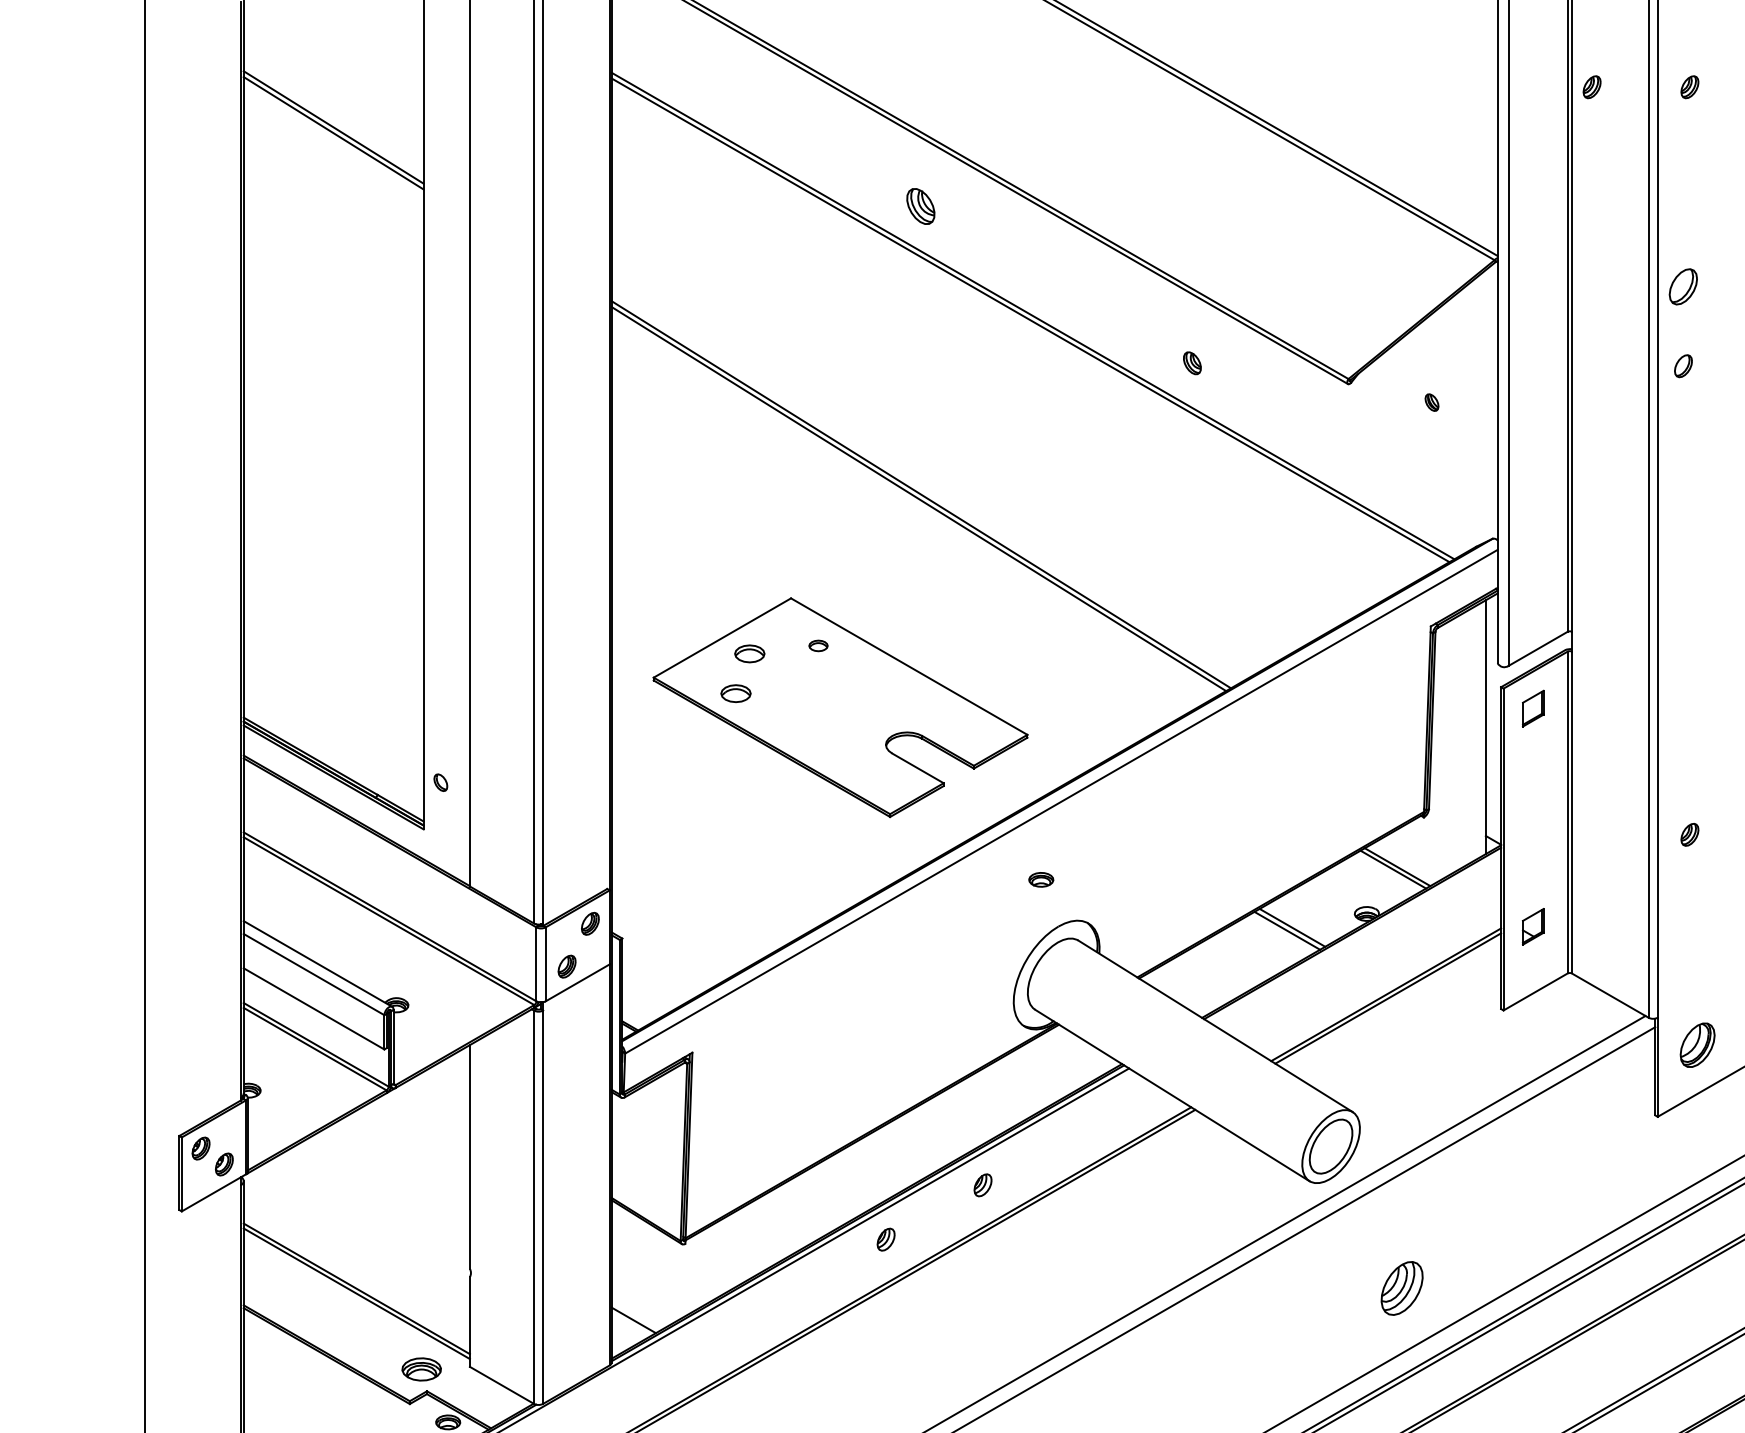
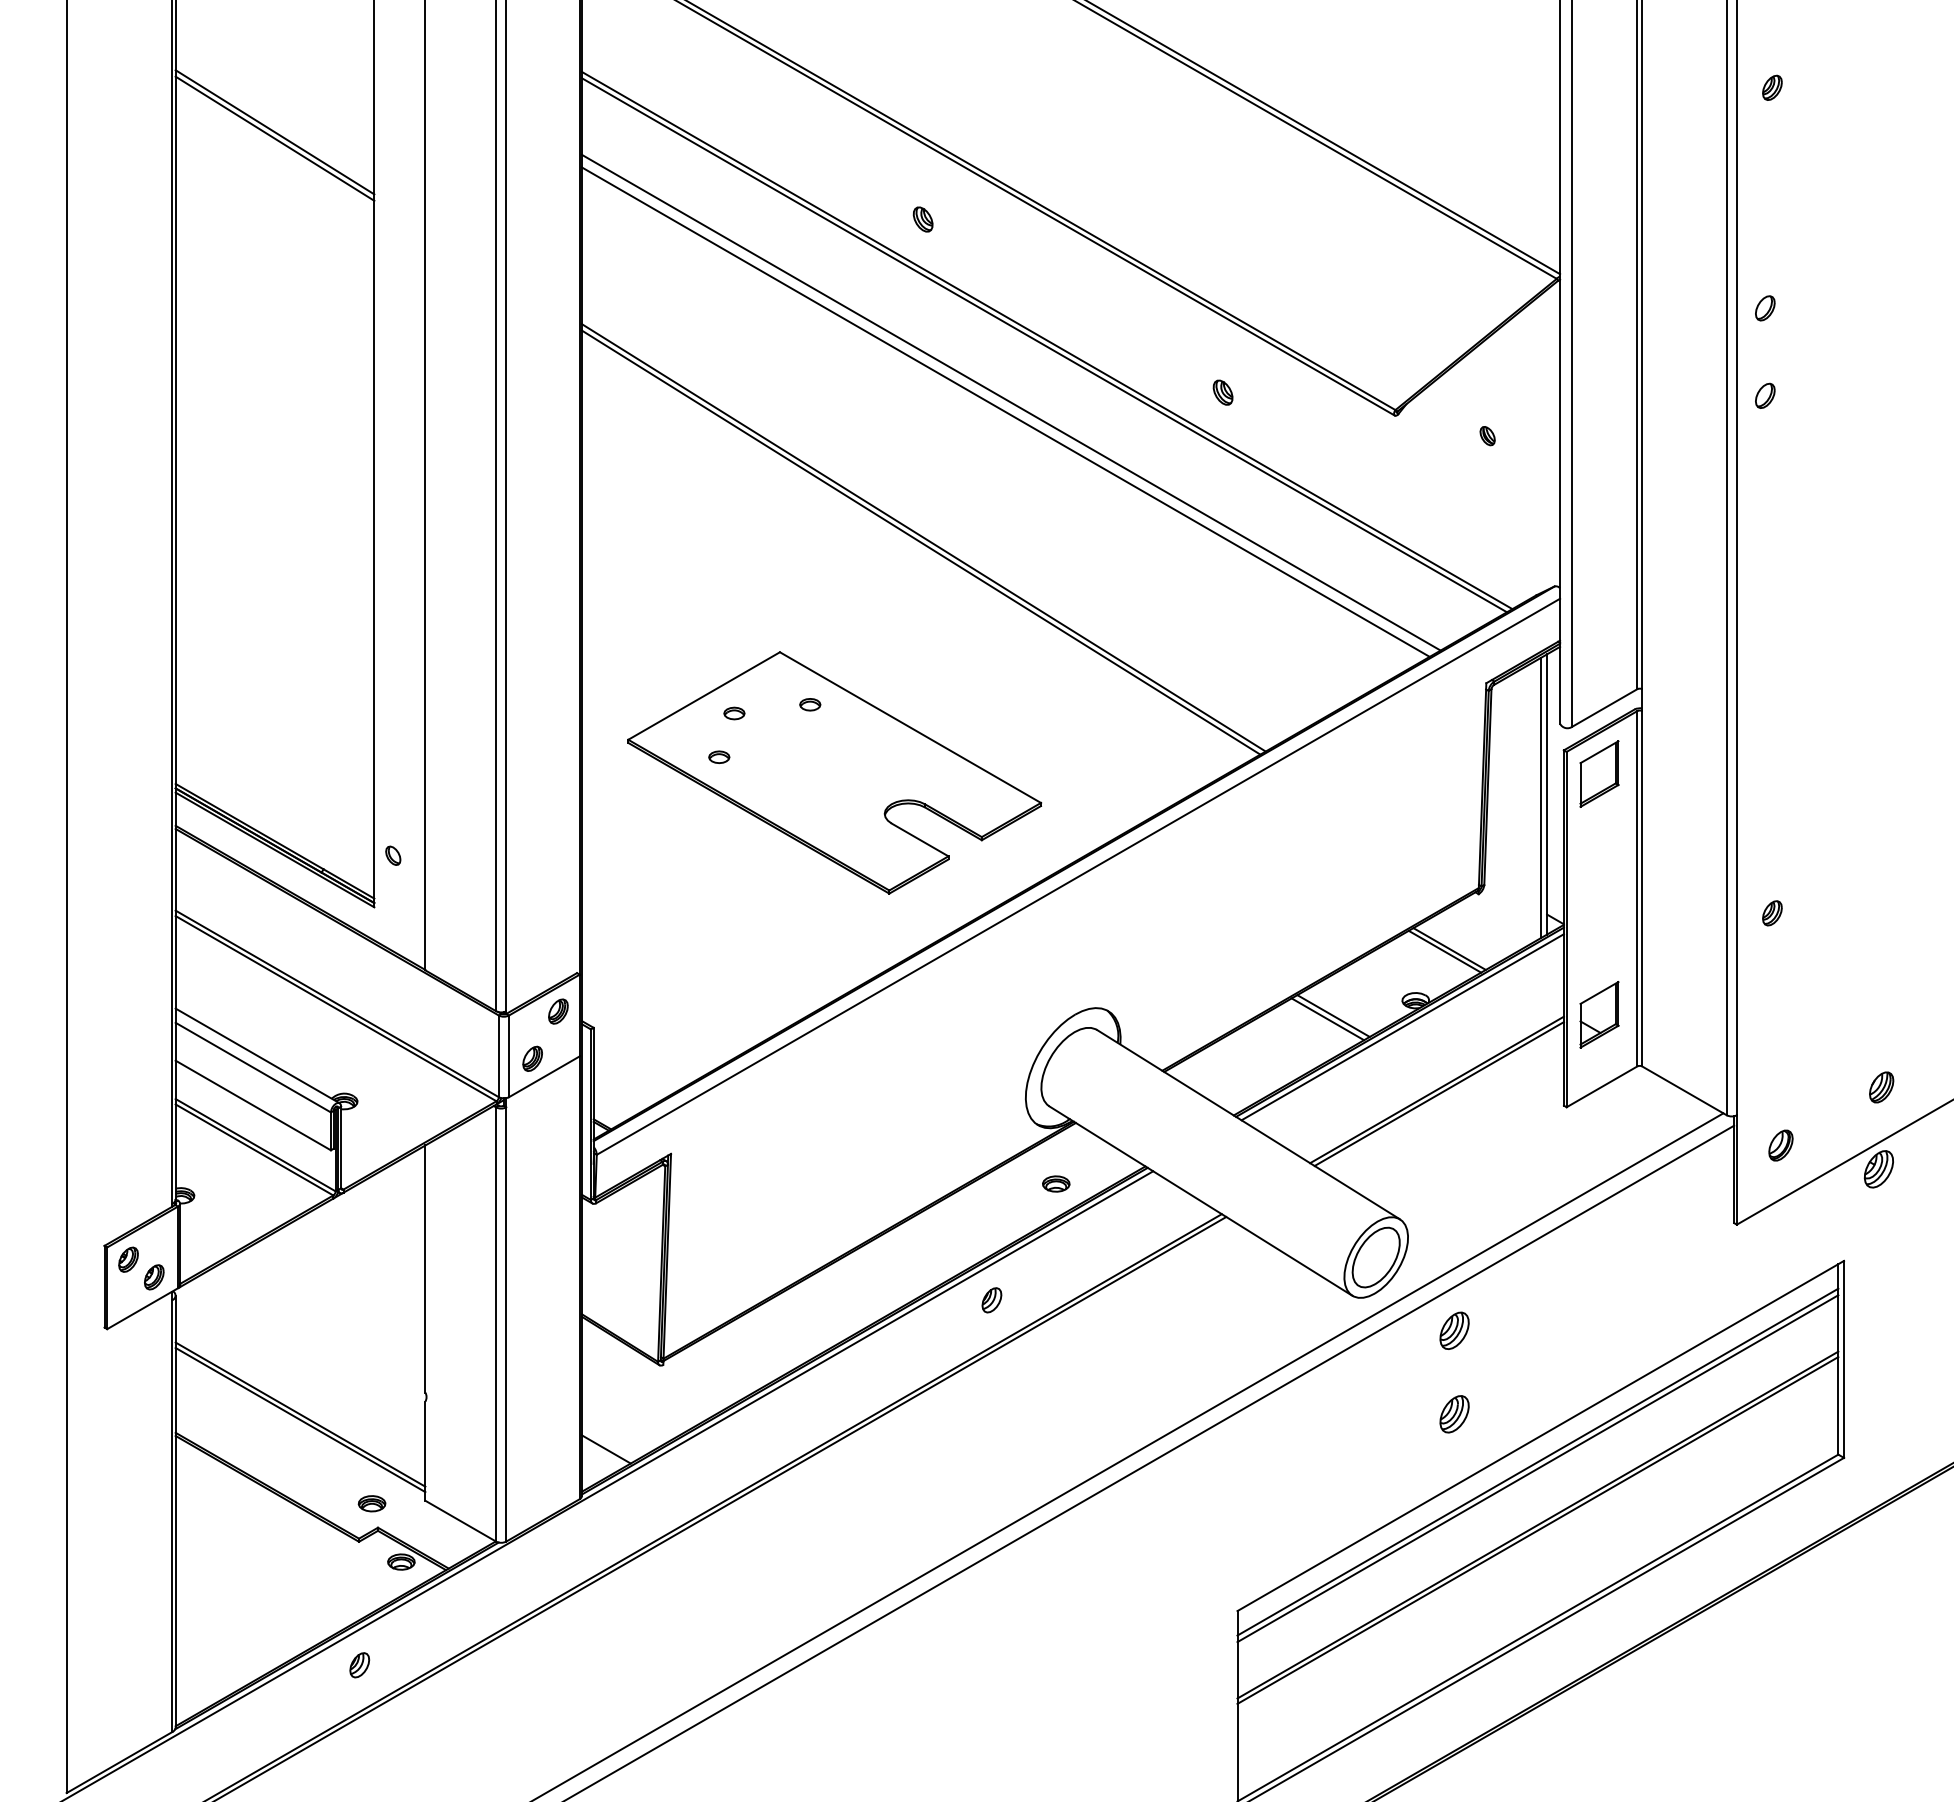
part: (1592, 86) -> (1664, 87), removed
part: (920, 206) -> (922, 219), size x0.62
part: (1683, 287) -> (1765, 308), size x0.62
line: (999, 372) -> (1010, 402), added
line: (995, 380) -> (1005, 411), added
part: (749, 653) -> (734, 713), size x0.62
part: (736, 692) -> (719, 756), size x0.62
part: (1533, 708) -> (1599, 773), size x1.67
line: (1480, 729) -> (1541, 797), added
part: (1041, 879) -> (1056, 1183), moved
part: (1533, 926) -> (1599, 1014), size x1.67
line: (1354, 938) -> (1402, 1027), added
part: (1697, 1045) -> (1780, 1145), size x0.62
part: (1401, 1212) -> (1454, 1330), added
part: (885, 1239) -> (884, 1360), removed
part: (1401, 1288) -> (1454, 1414), size x0.62
part: (421, 1369) -> (371, 1503), size x0.62

